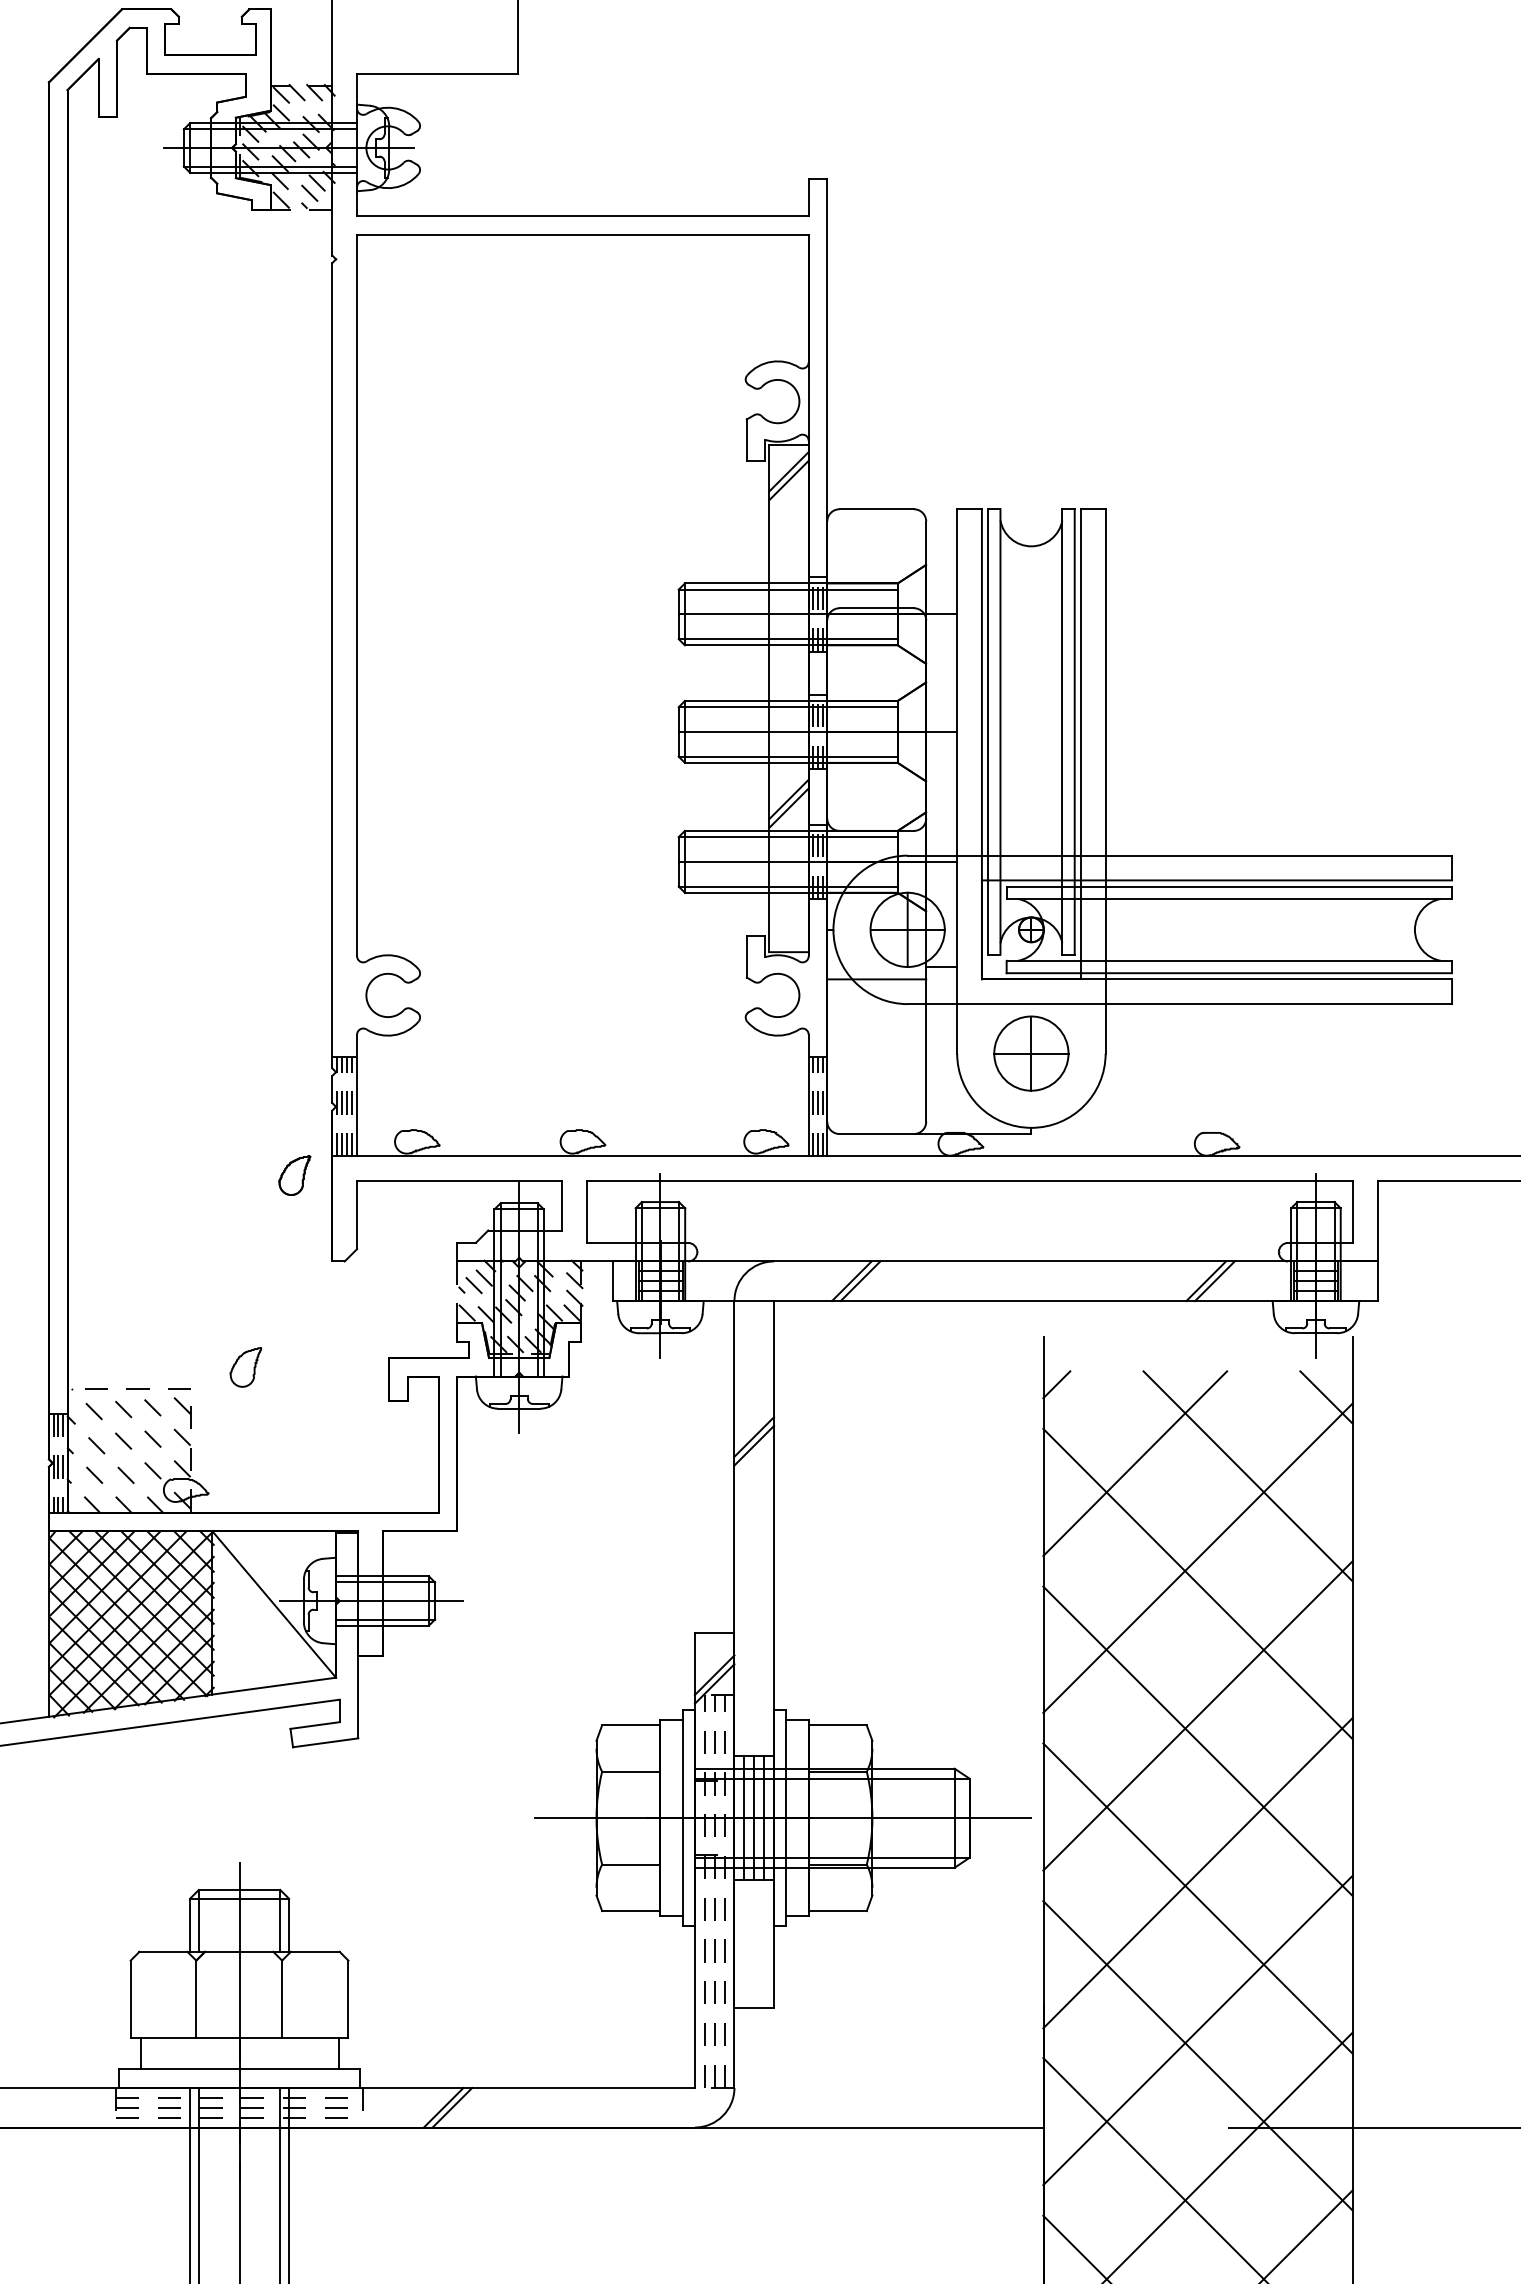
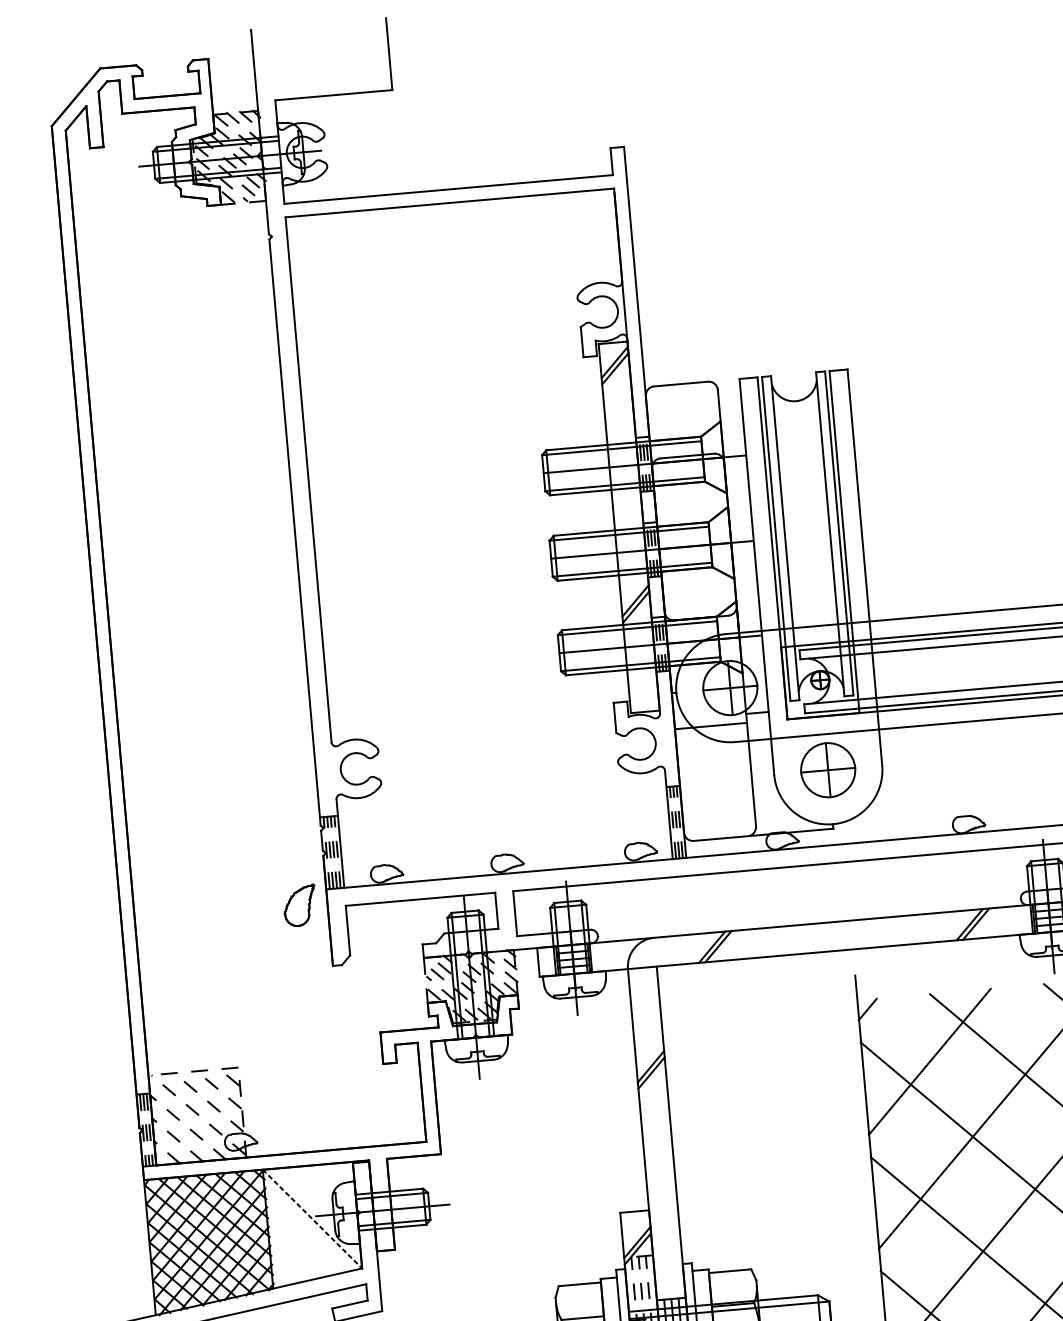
part: (294, 1175) -> (299, 905), size x1.4
part: (245, 1367) -> (276, 1048), removed
line: (274, 1604) -> (312, 1219), solid -> dashed

